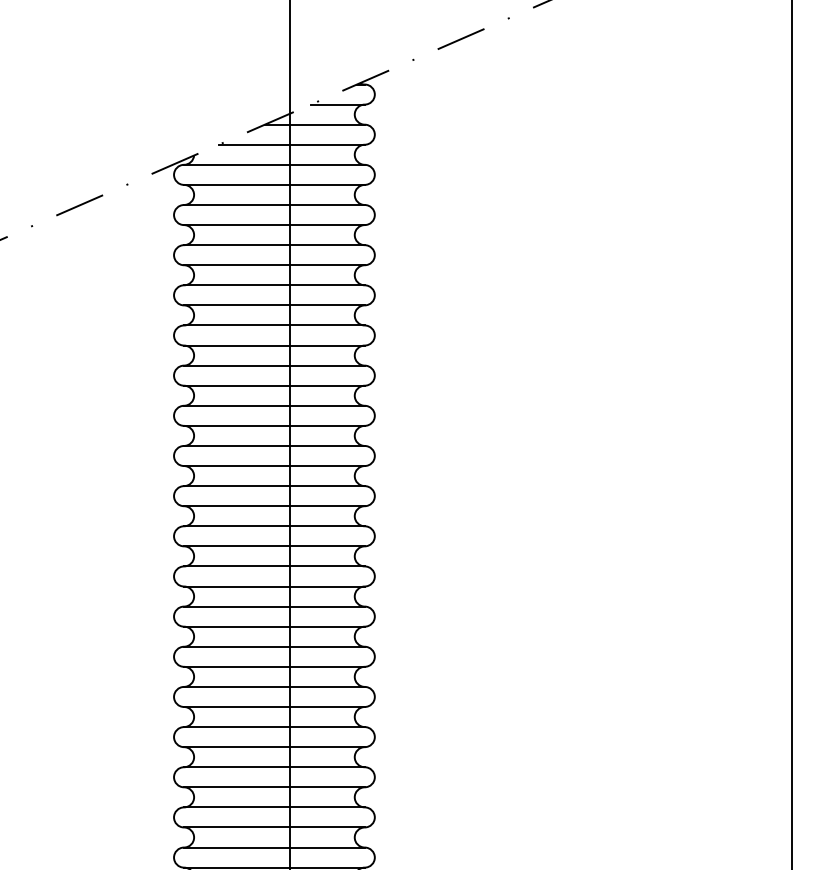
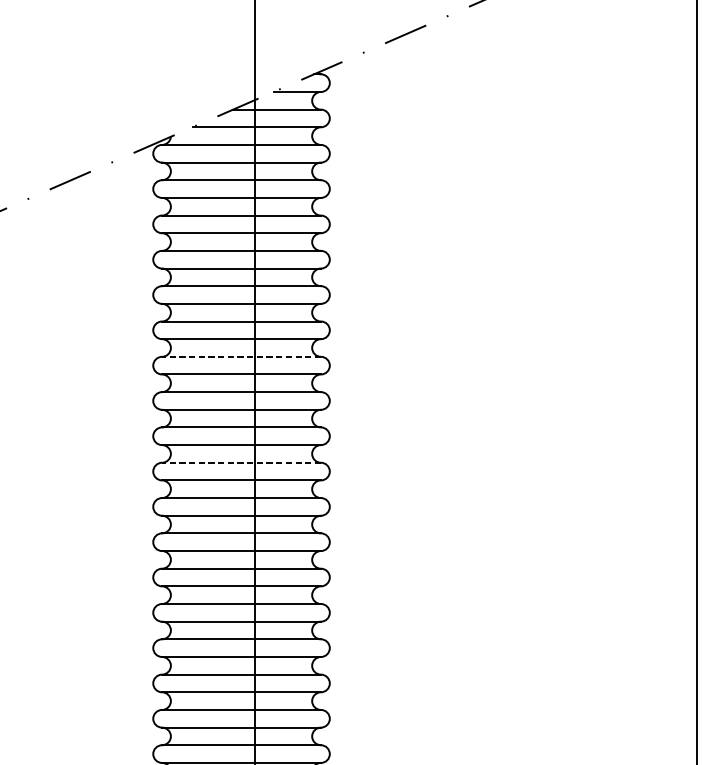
line: (273, 405) -> (240, 356), solid -> dashed
line: (273, 526) -> (240, 462), solid -> dashed

